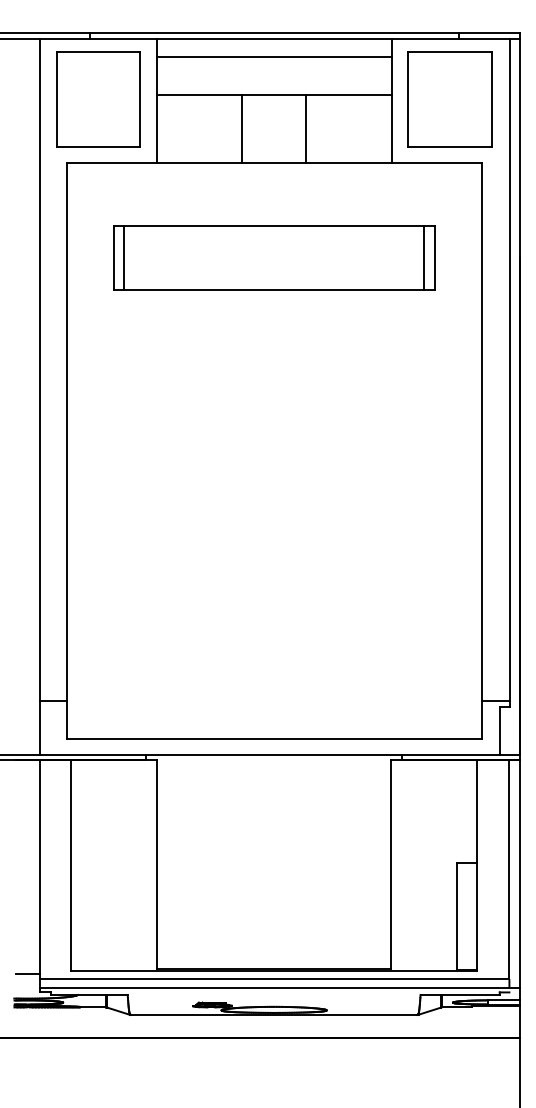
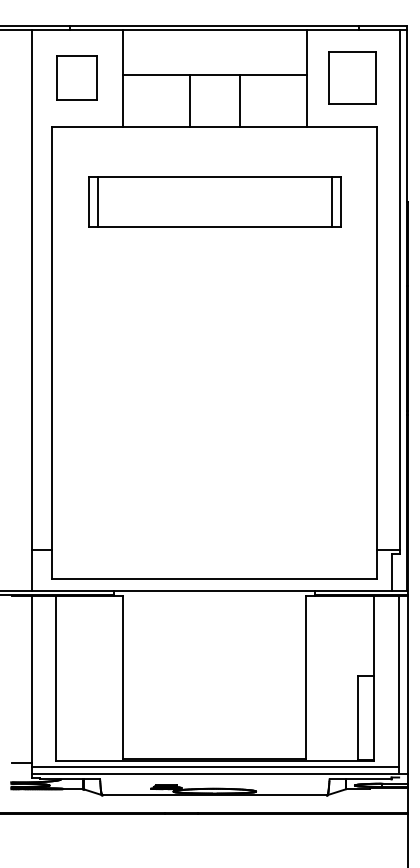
line: (273, 56) -> (214, 44), removed
part: (98, 99) -> (77, 77), size x0.6
part: (449, 99) -> (352, 77), size x0.7

